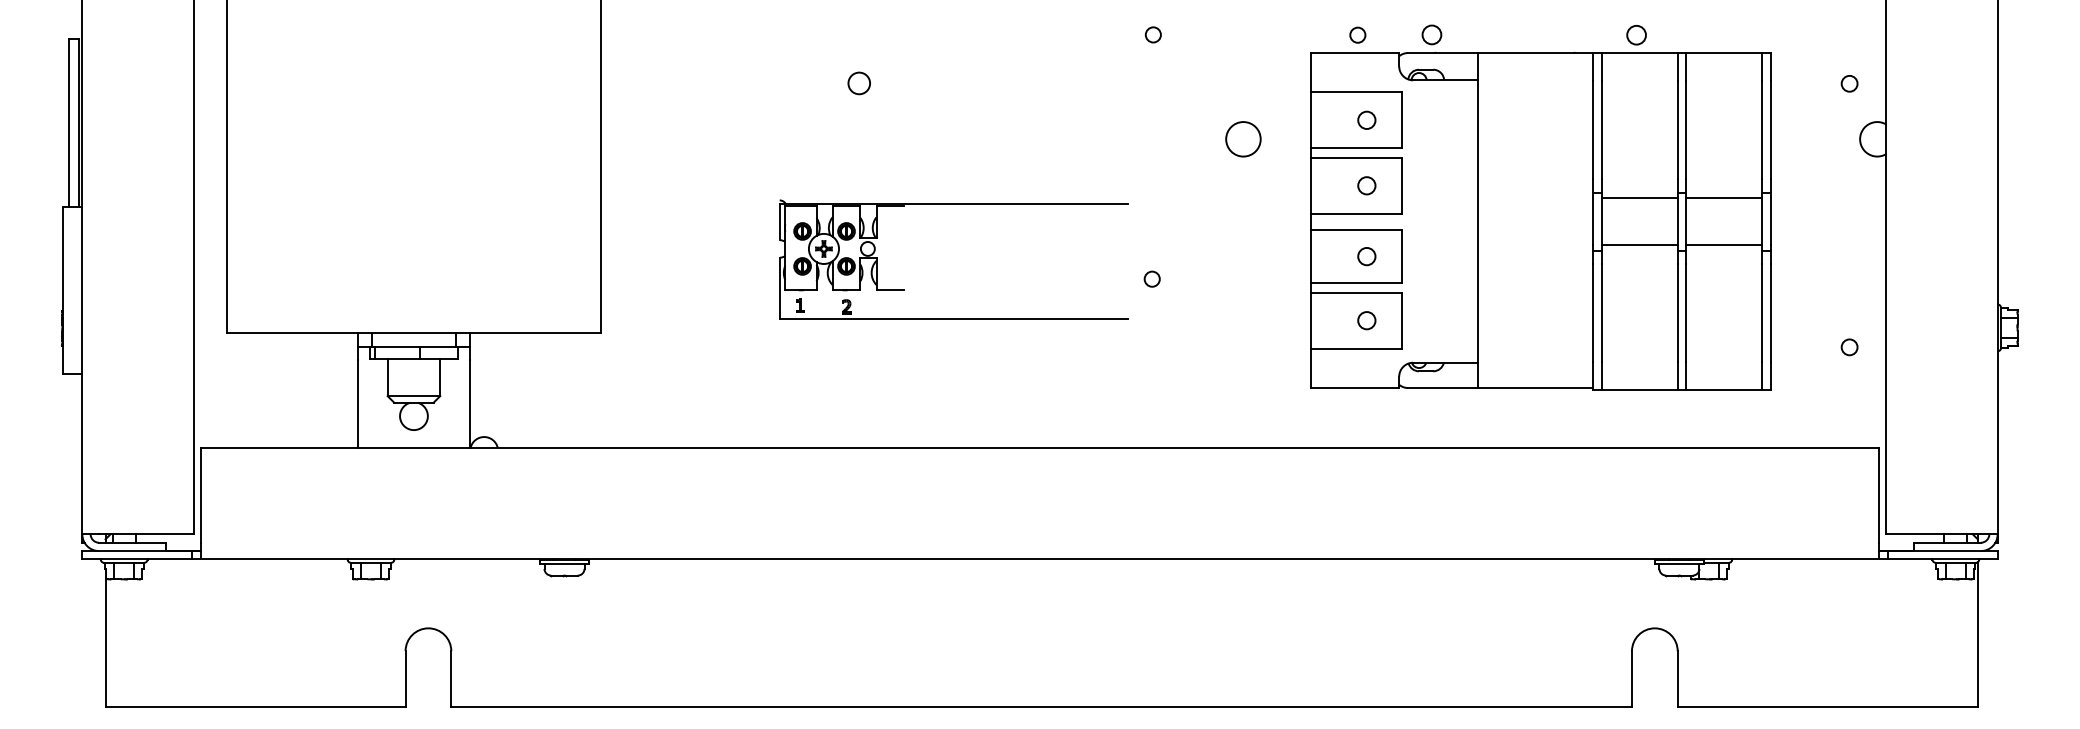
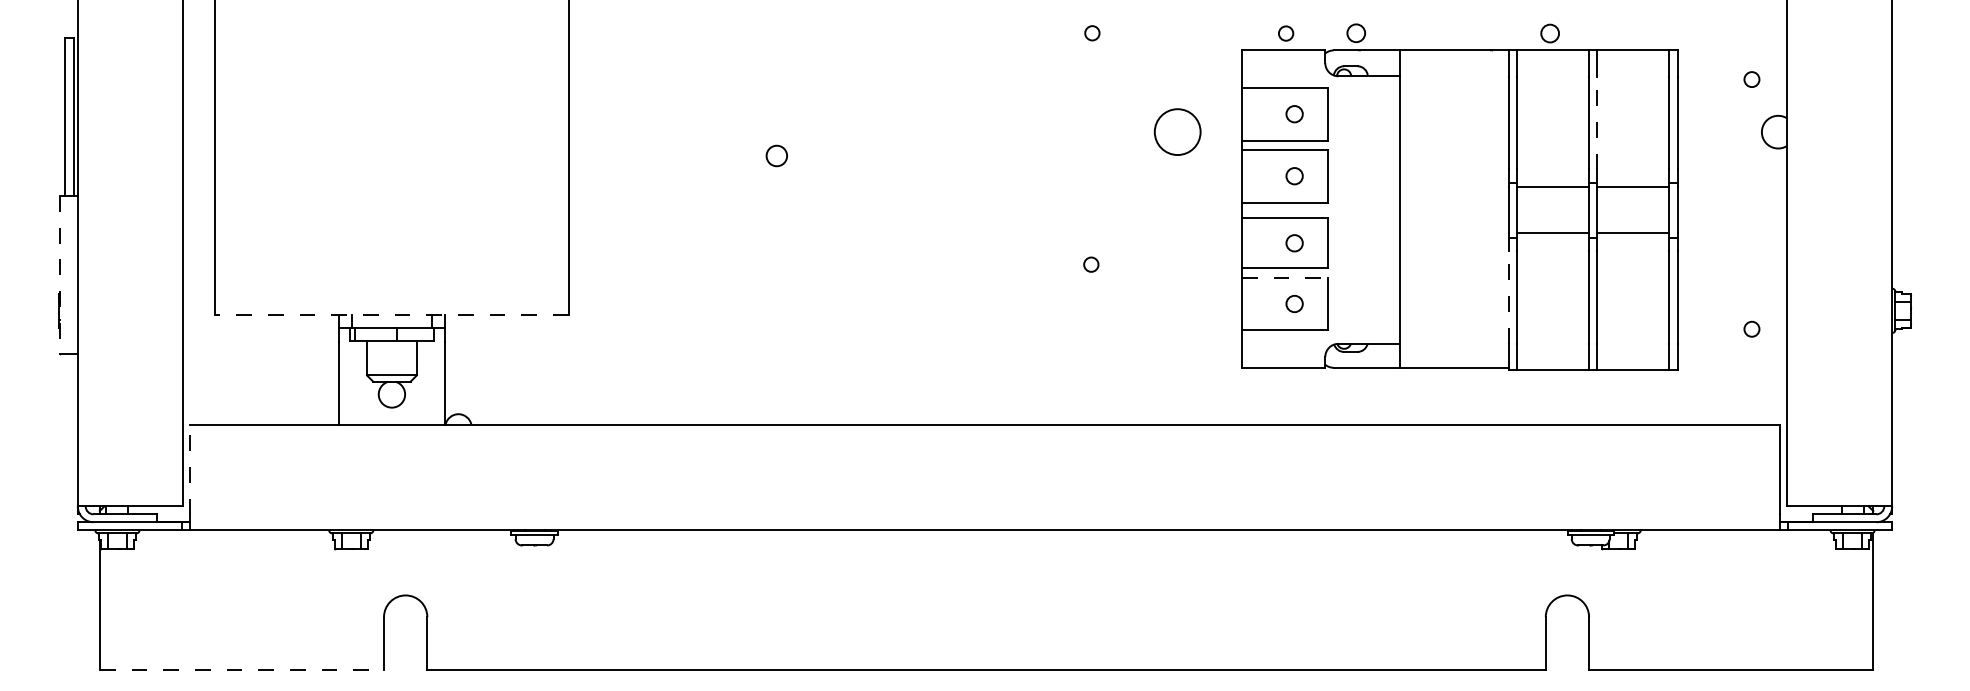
circle: (858, 83) -> (776, 156), moved
line: (1685, 129) -> (1596, 122), solid -> dashed
circle: (1243, 139) -> (1177, 132), size x1.4
part: (953, 204) -> (903, 193), removed
line: (63, 290) -> (59, 275), solid -> dashed
line: (1356, 292) -> (1284, 277), solid -> dashed
line: (1592, 313) -> (1508, 297), solid -> dashed
line: (413, 332) -> (391, 315), solid -> dashed
line: (200, 494) -> (189, 468), solid -> dashed
line: (256, 706) -> (242, 669), solid -> dashed

